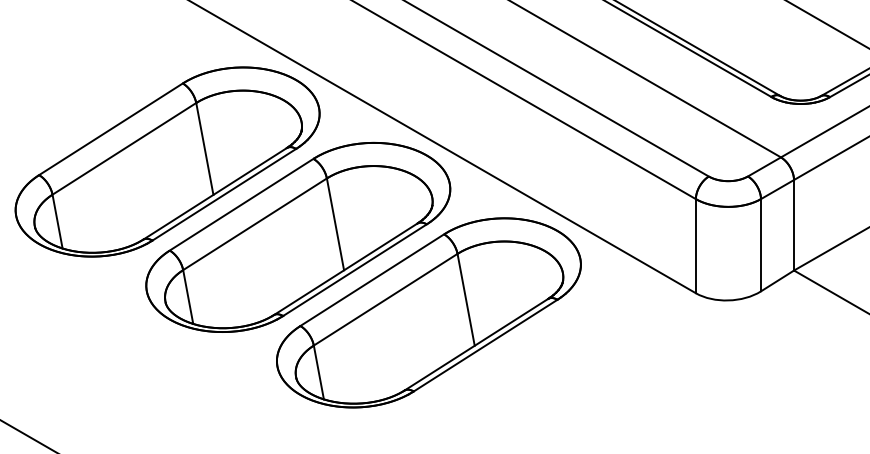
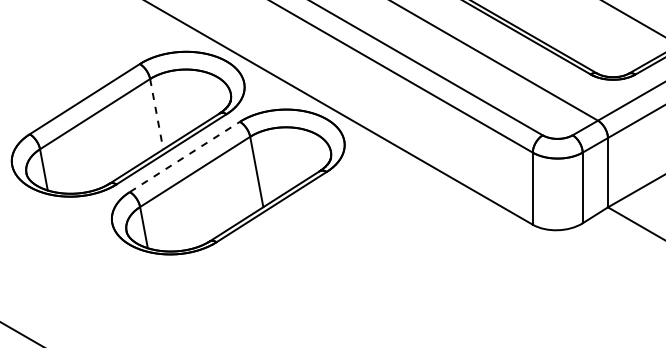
line: (204, 148) -> (156, 113), solid -> dashed
line: (242, 204) -> (185, 156), solid -> dashed
part: (428, 312) -> (328, 239), removed

